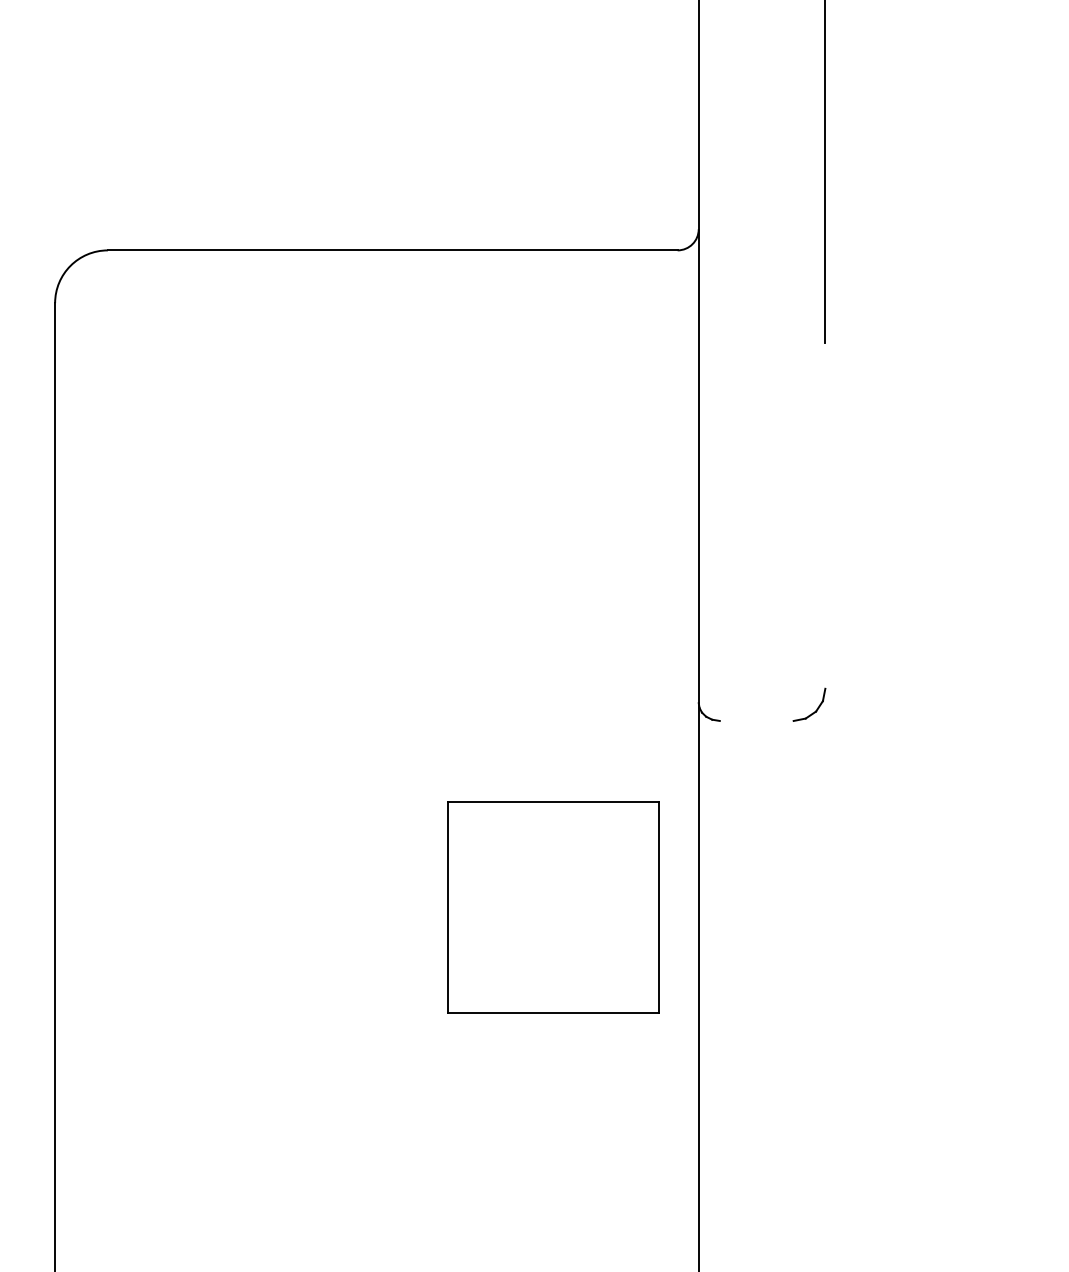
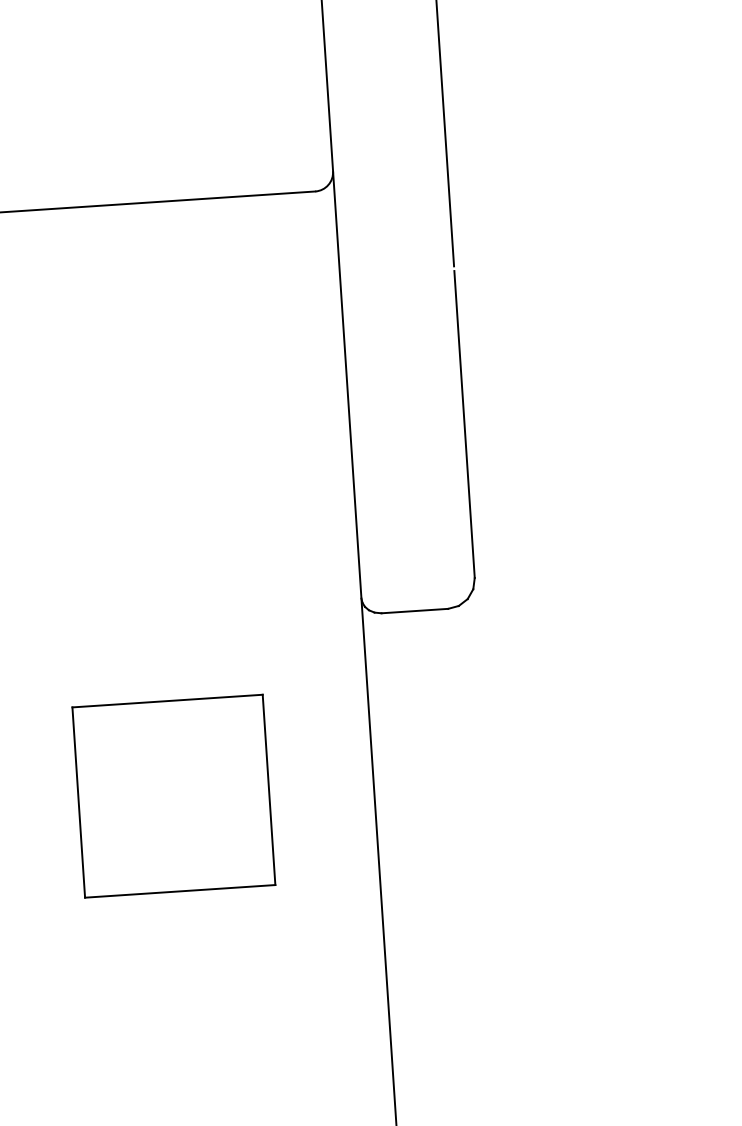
line: (825, 518) -> (464, 424), added
line: (756, 720) -> (414, 610), added
part: (553, 907) -> (174, 795), moved

